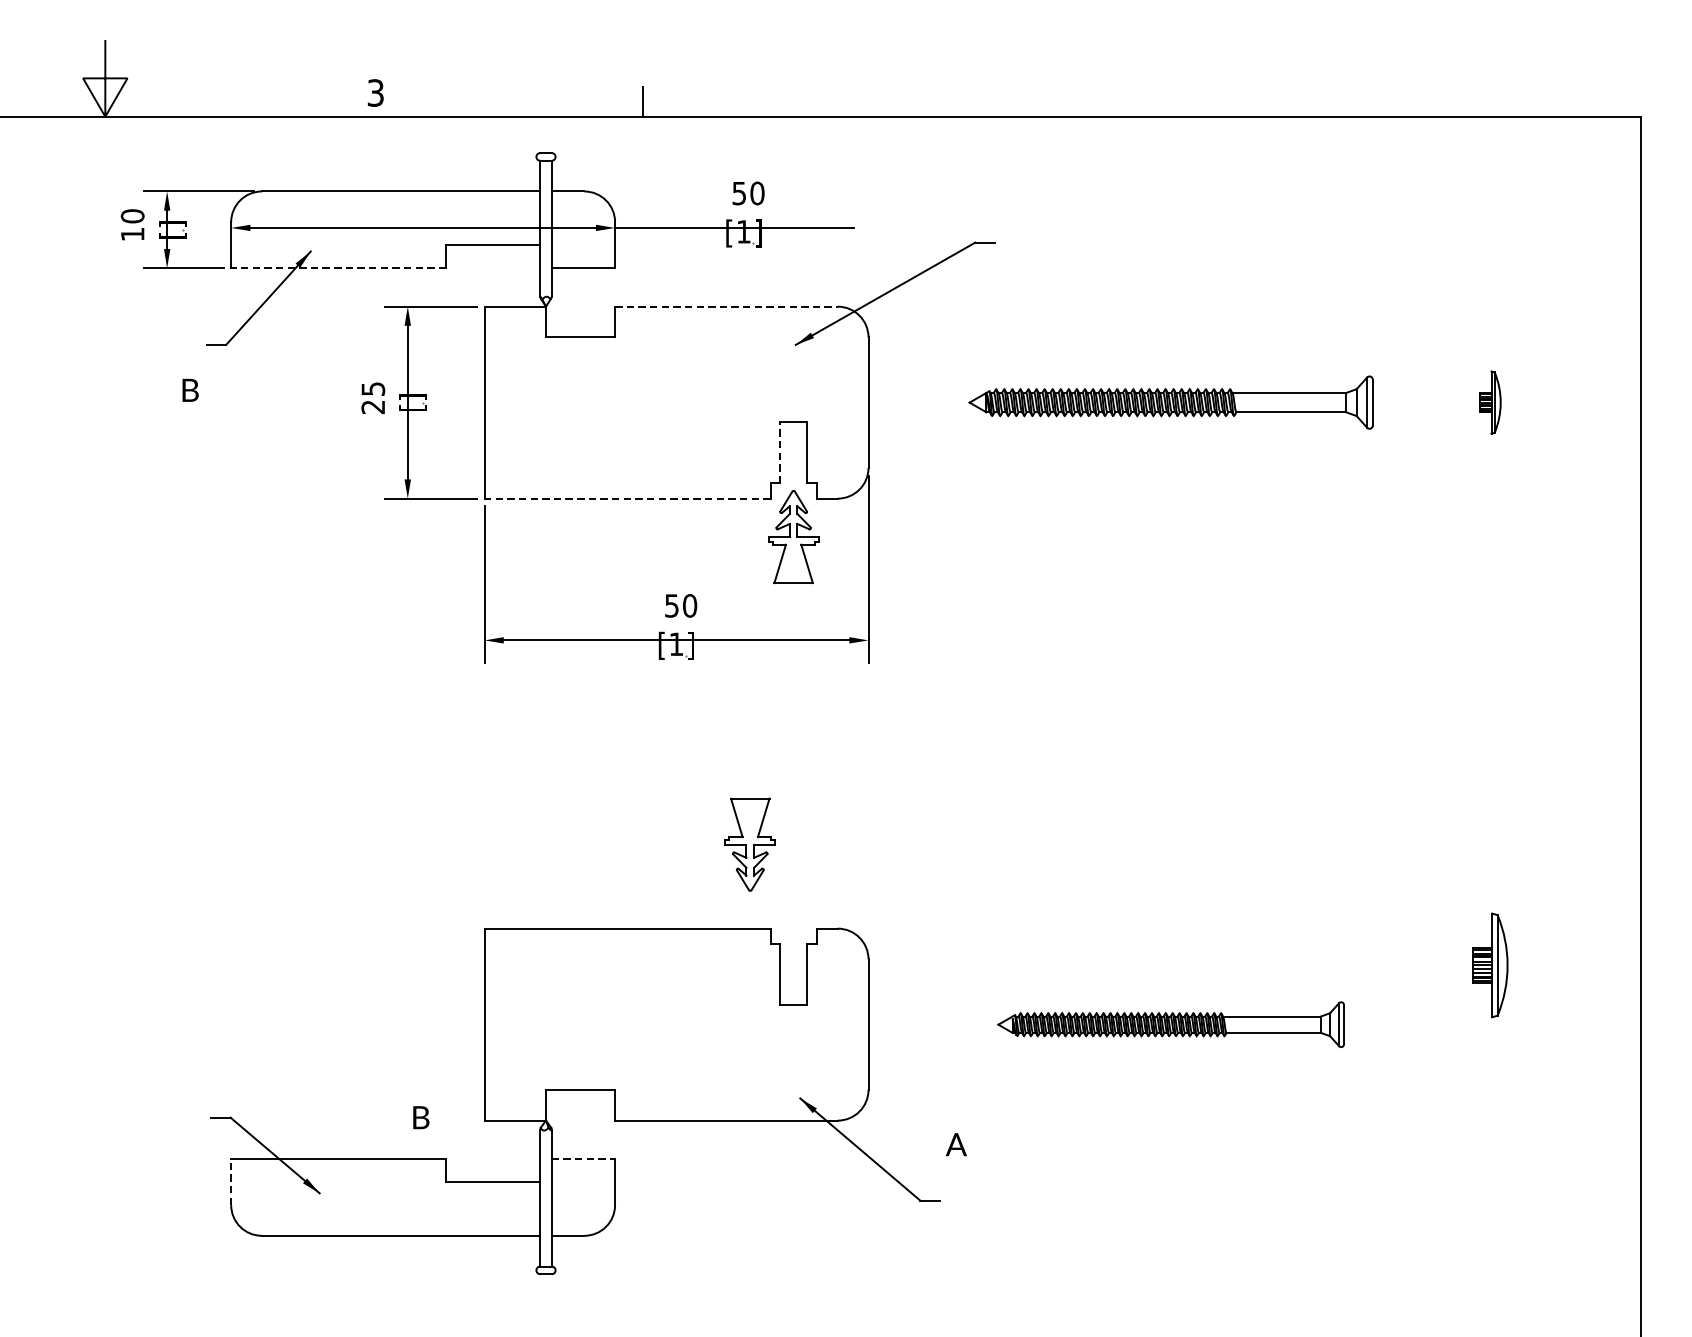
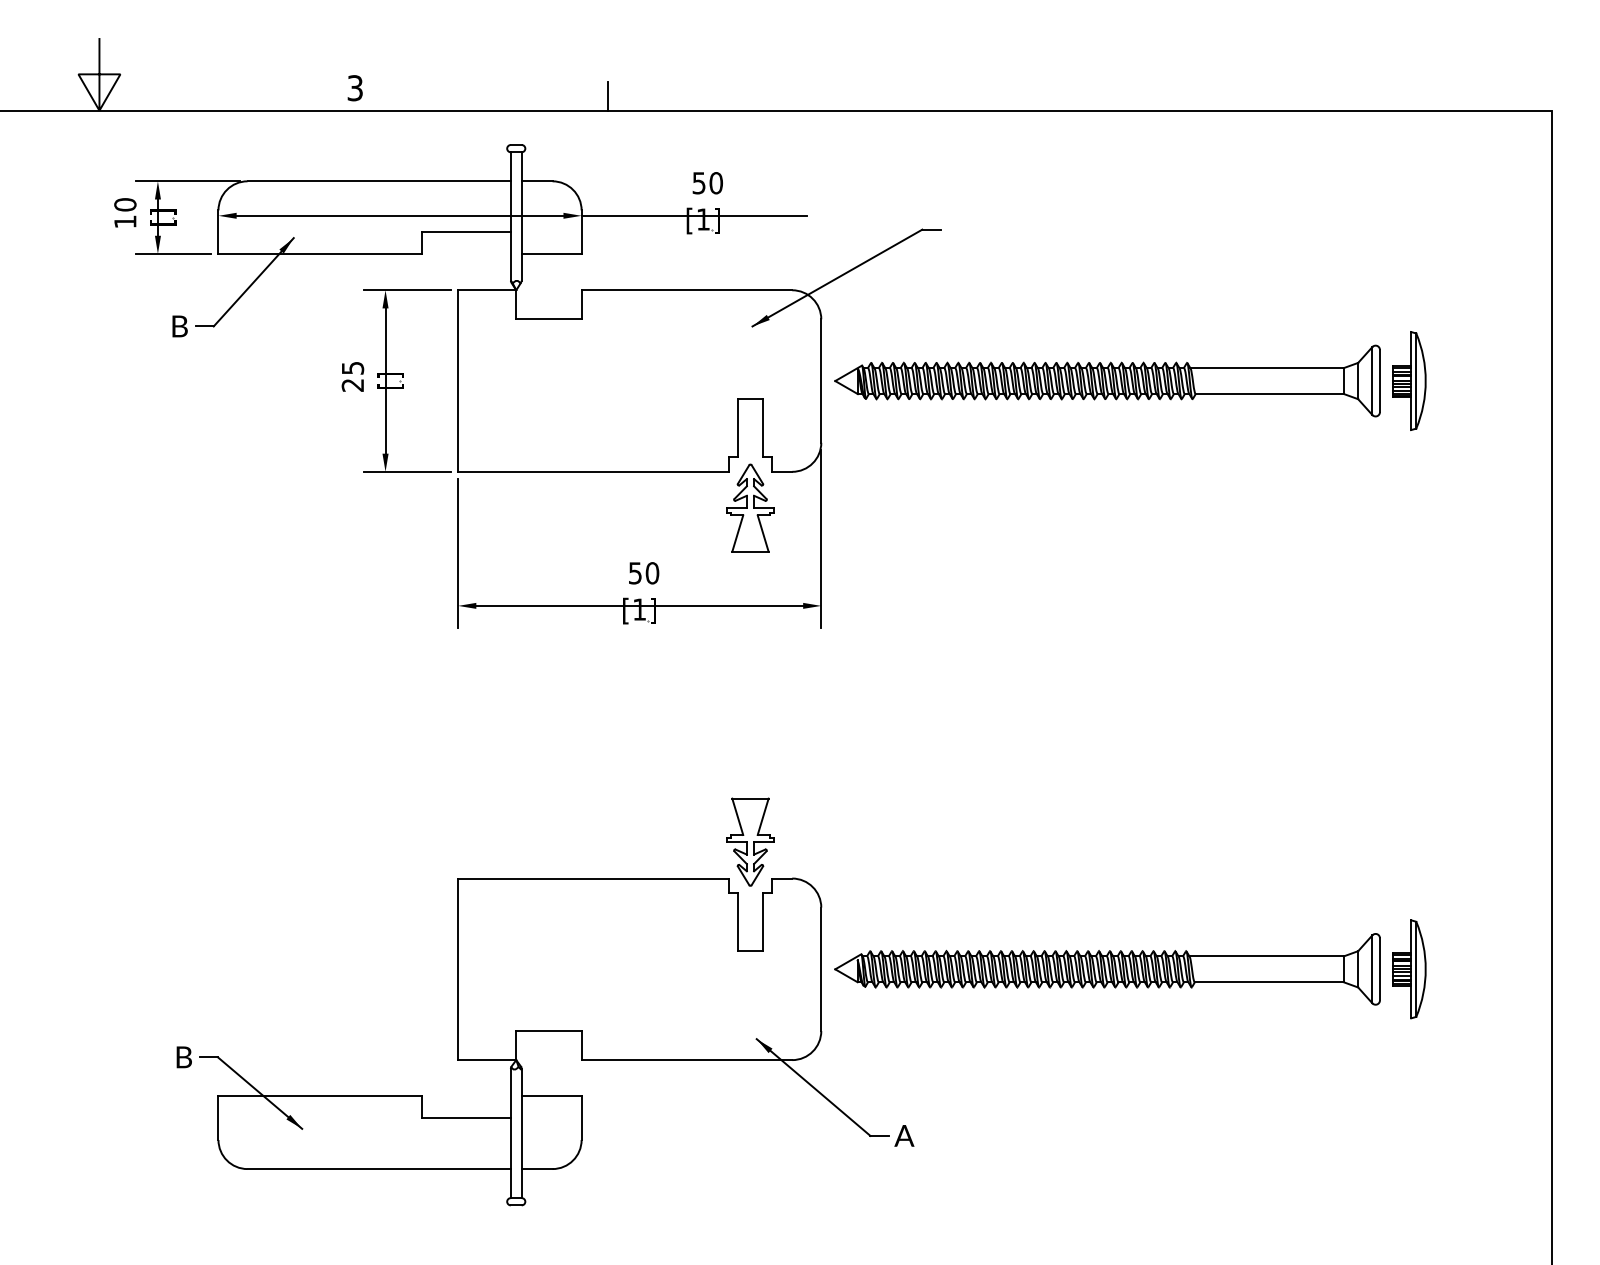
line: (339, 267) -> (320, 253), dashed -> solid
line: (727, 306) -> (687, 290), dashed -> solid
text: (189, 390) -> (179, 326), moved
part: (1171, 402) -> (1107, 380), size x1.43
part: (1490, 402) -> (1409, 380), size x1.67
line: (779, 451) -> (737, 427), dashed -> solid
line: (626, 498) -> (592, 471), dashed -> solid
part: (750, 844) -> (750, 841), moved
part: (1490, 965) -> (1409, 969), moved
part: (1171, 1024) -> (1107, 969), size x1.67
text: (420, 1117) -> (183, 1057), moved
text: (956, 1144) -> (904, 1135), moved
line: (583, 1159) -> (551, 1096), dashed -> solid
line: (231, 1182) -> (218, 1118), dashed -> solid

